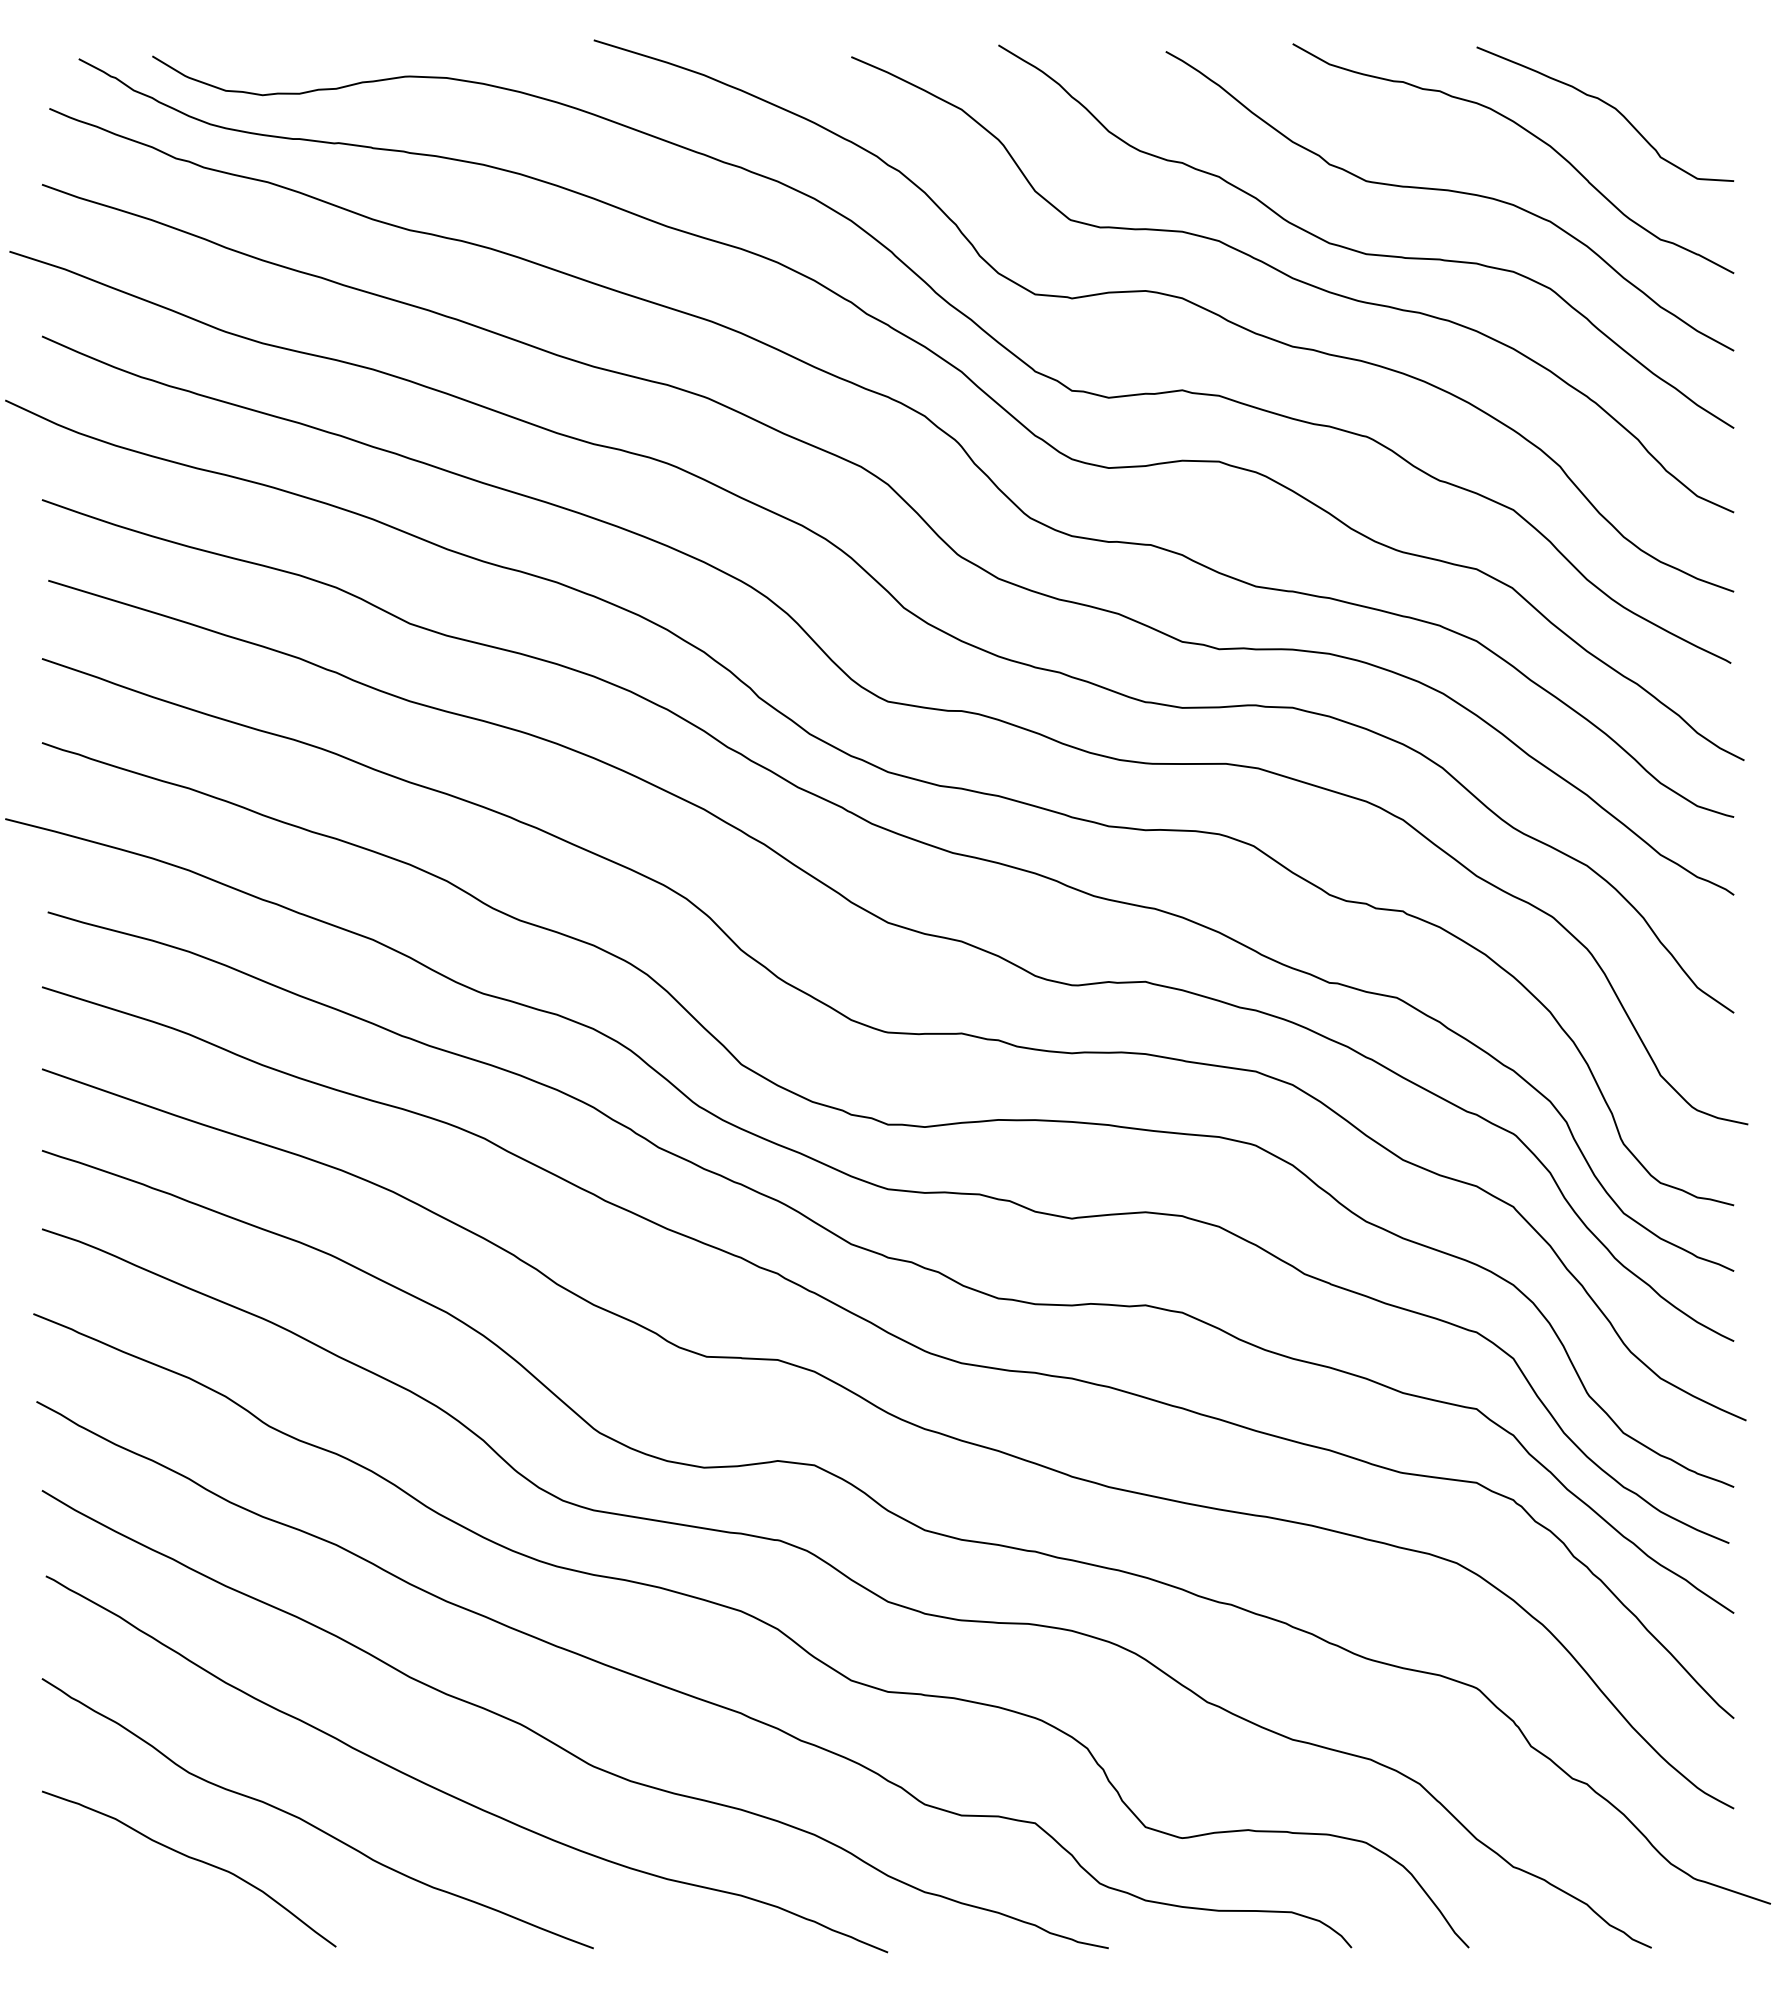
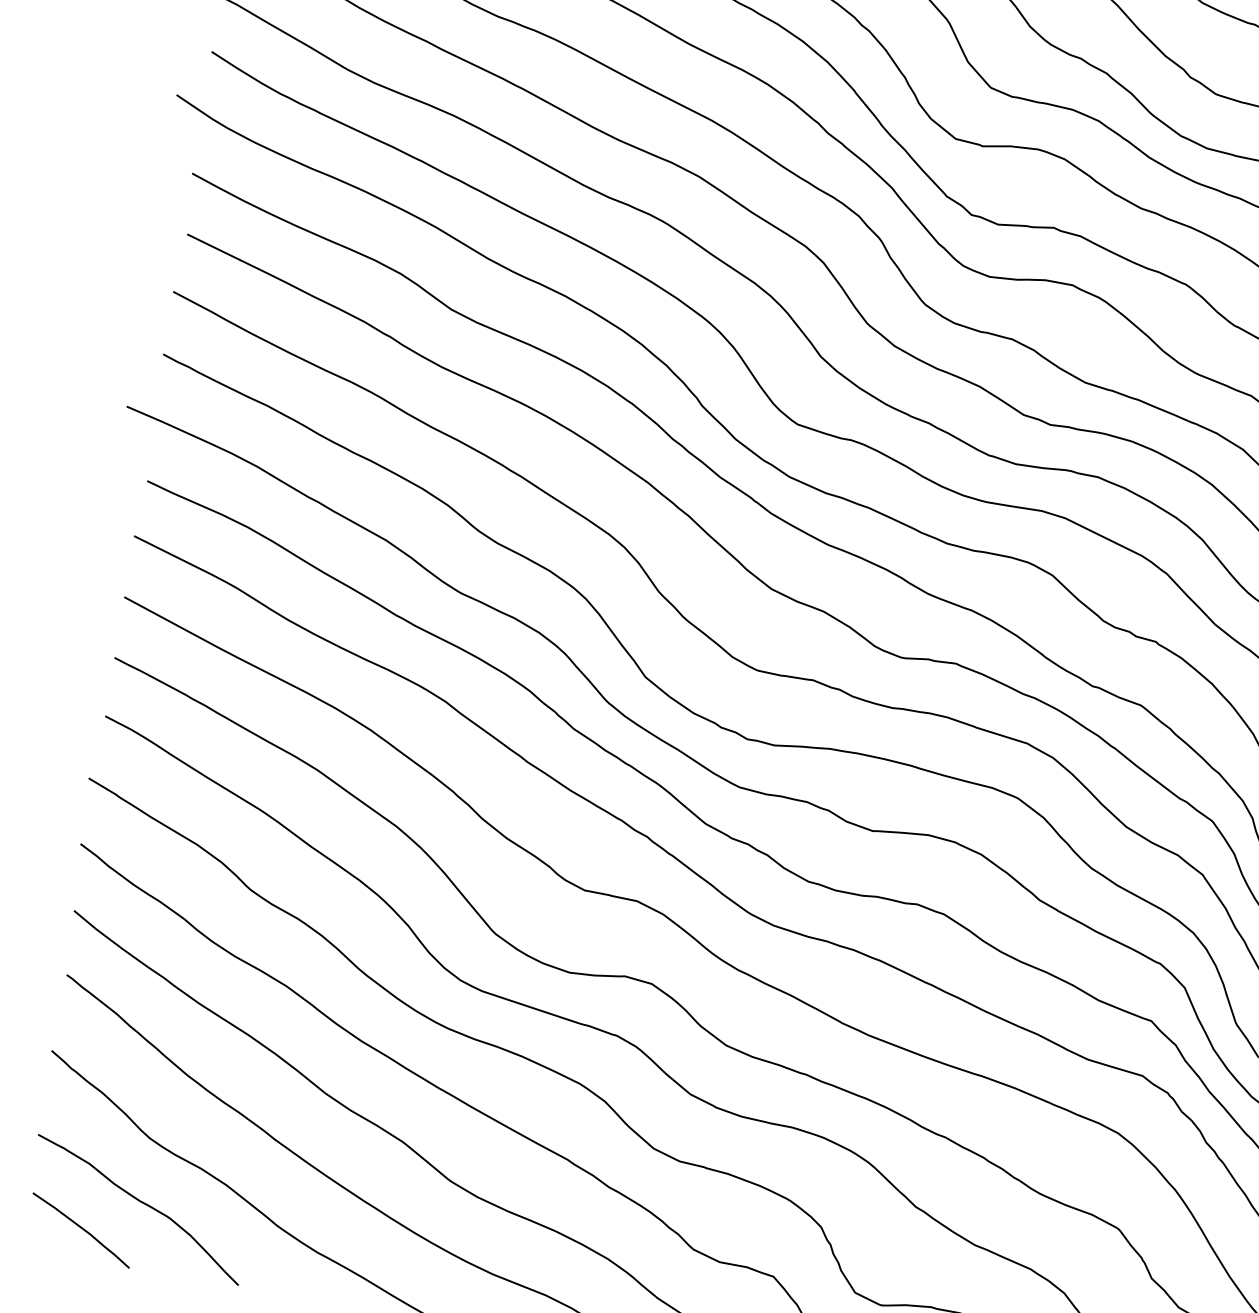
curve: (119, 1906) -> (82, 1229), added

